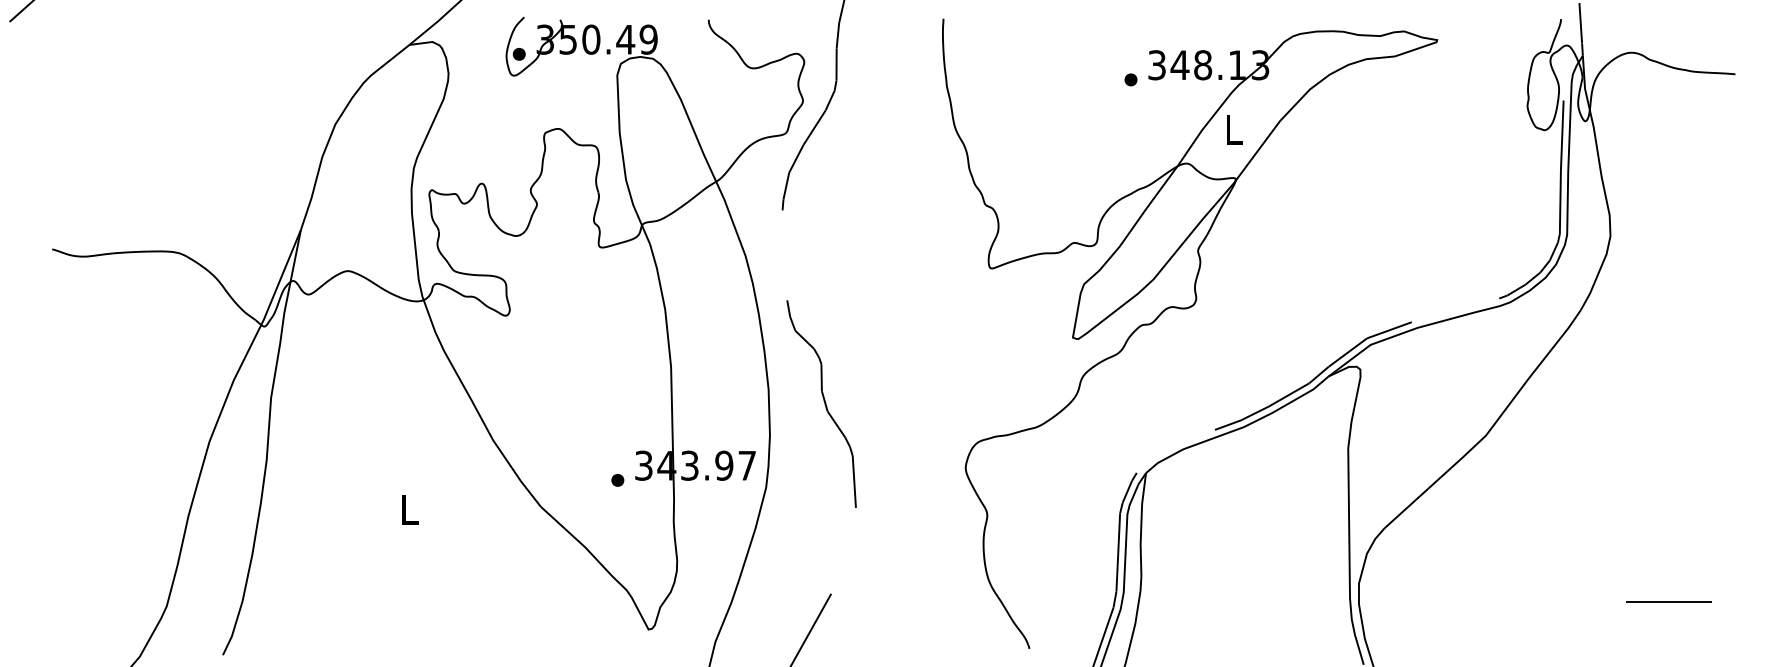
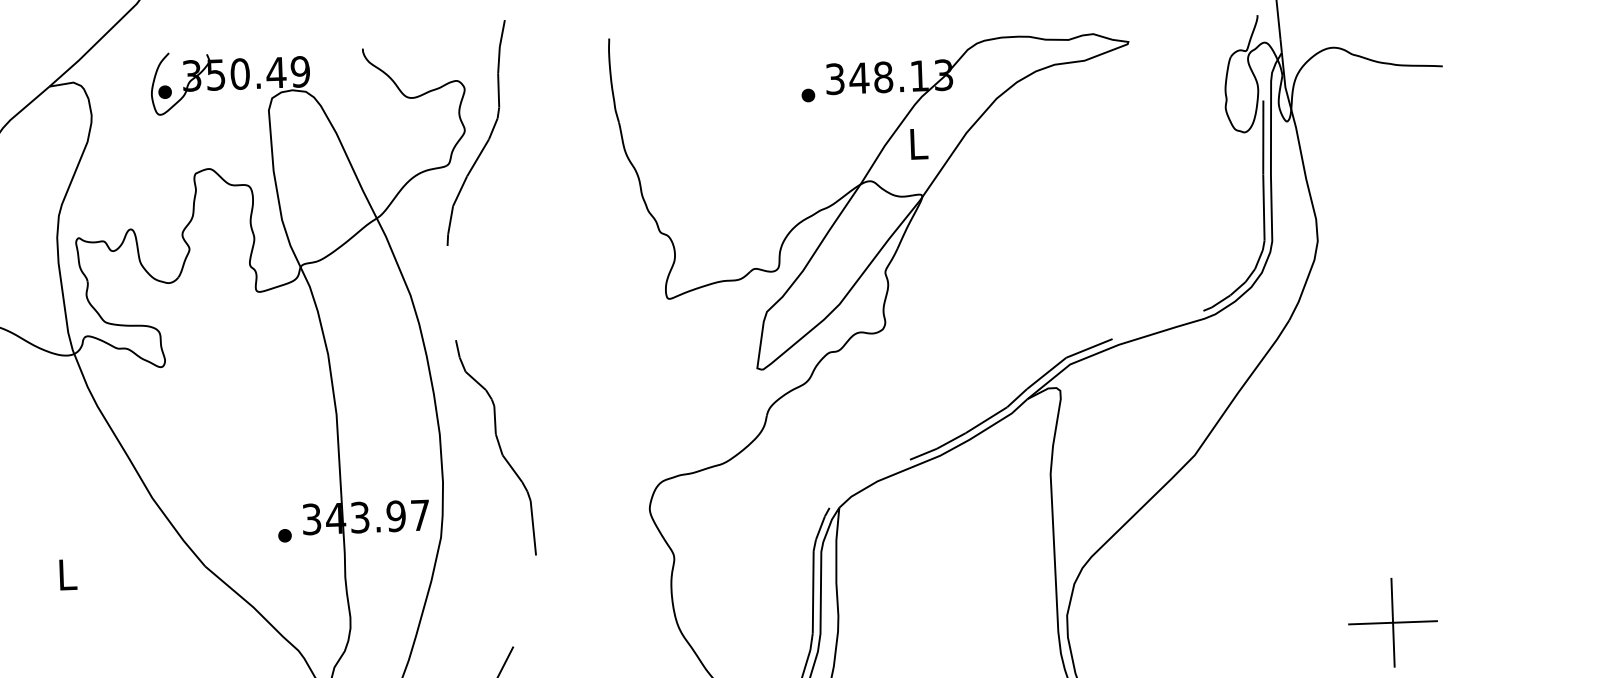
line: (1668, 601) -> (1392, 622), added

